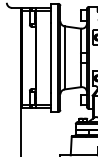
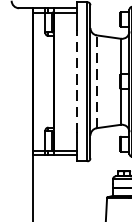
line: (51, 57) -> (77, 81), solid -> dashed
line: (64, 57) -> (96, 81), solid -> dashed

